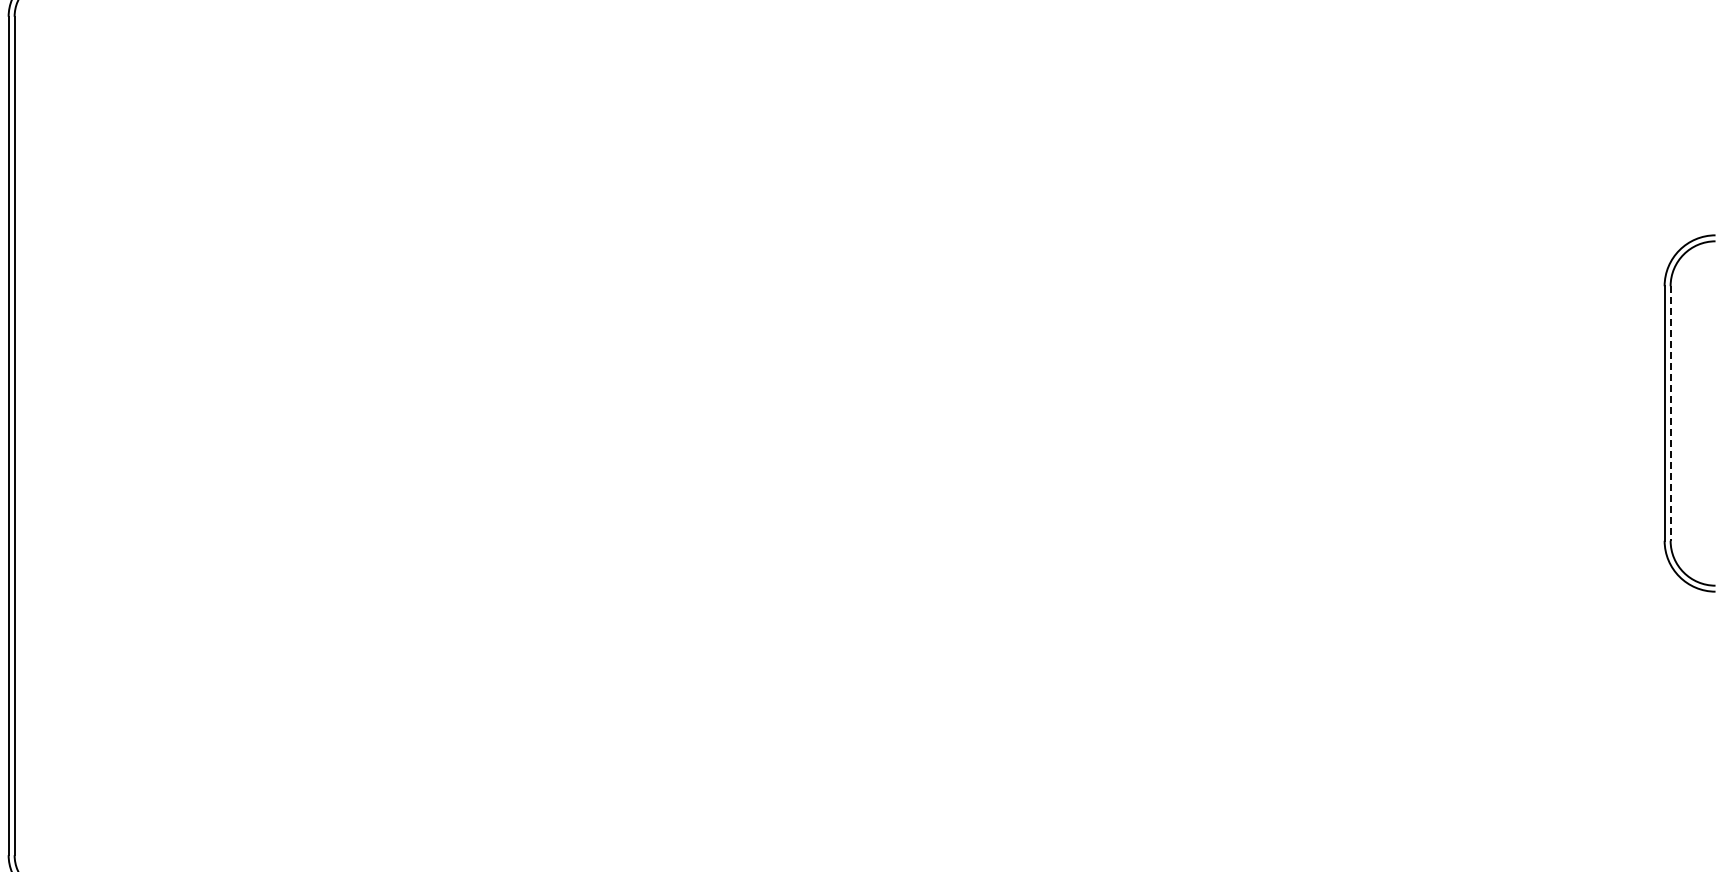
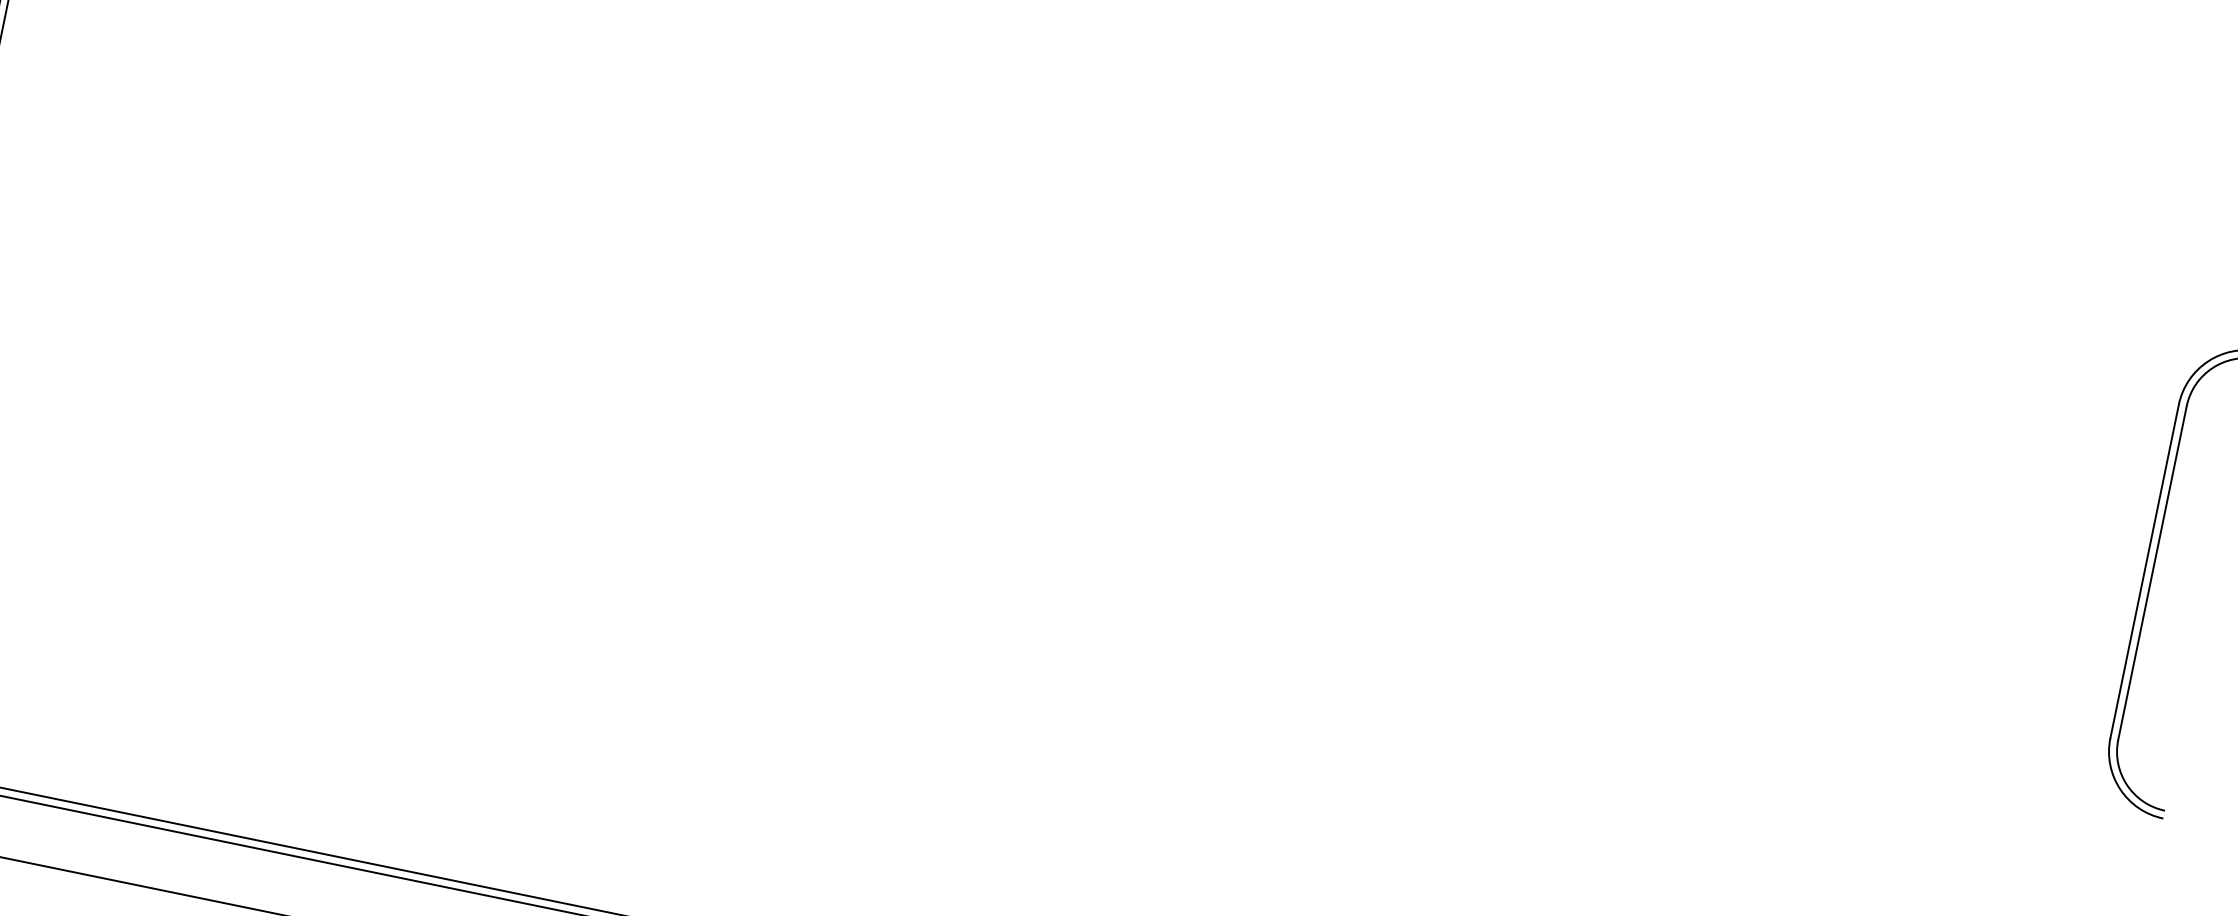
line: (1670, 414) -> (2152, 574), dashed -> solid

